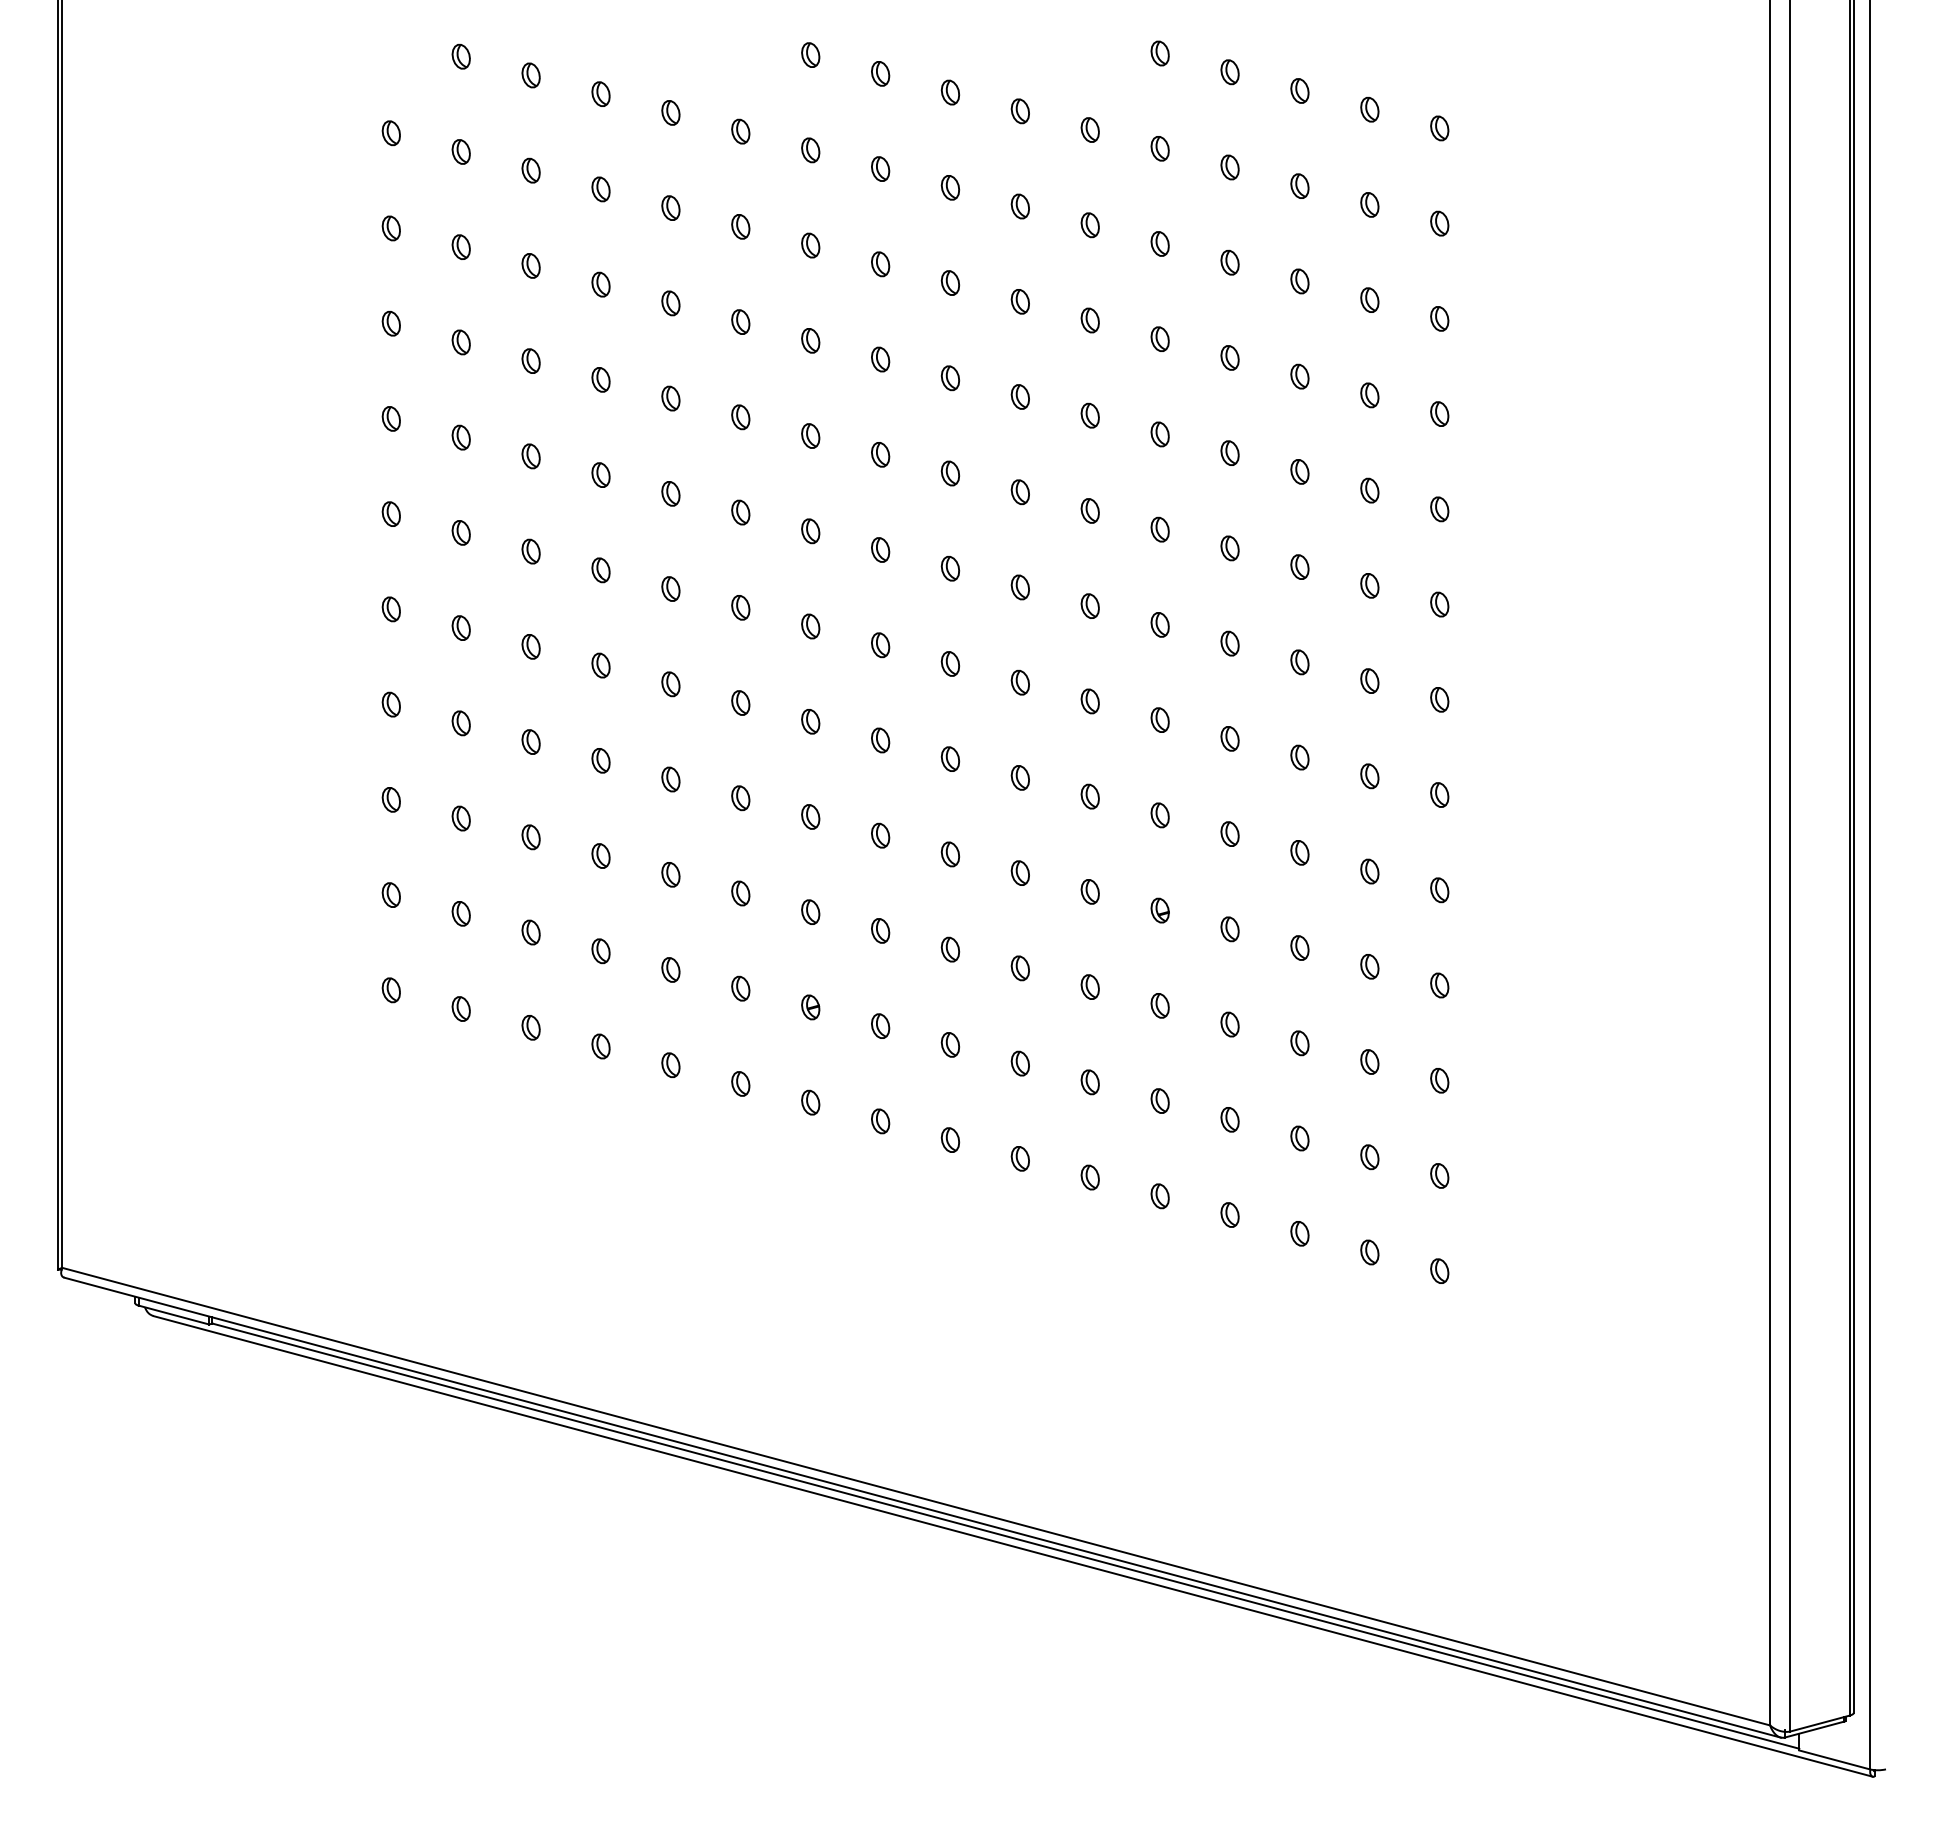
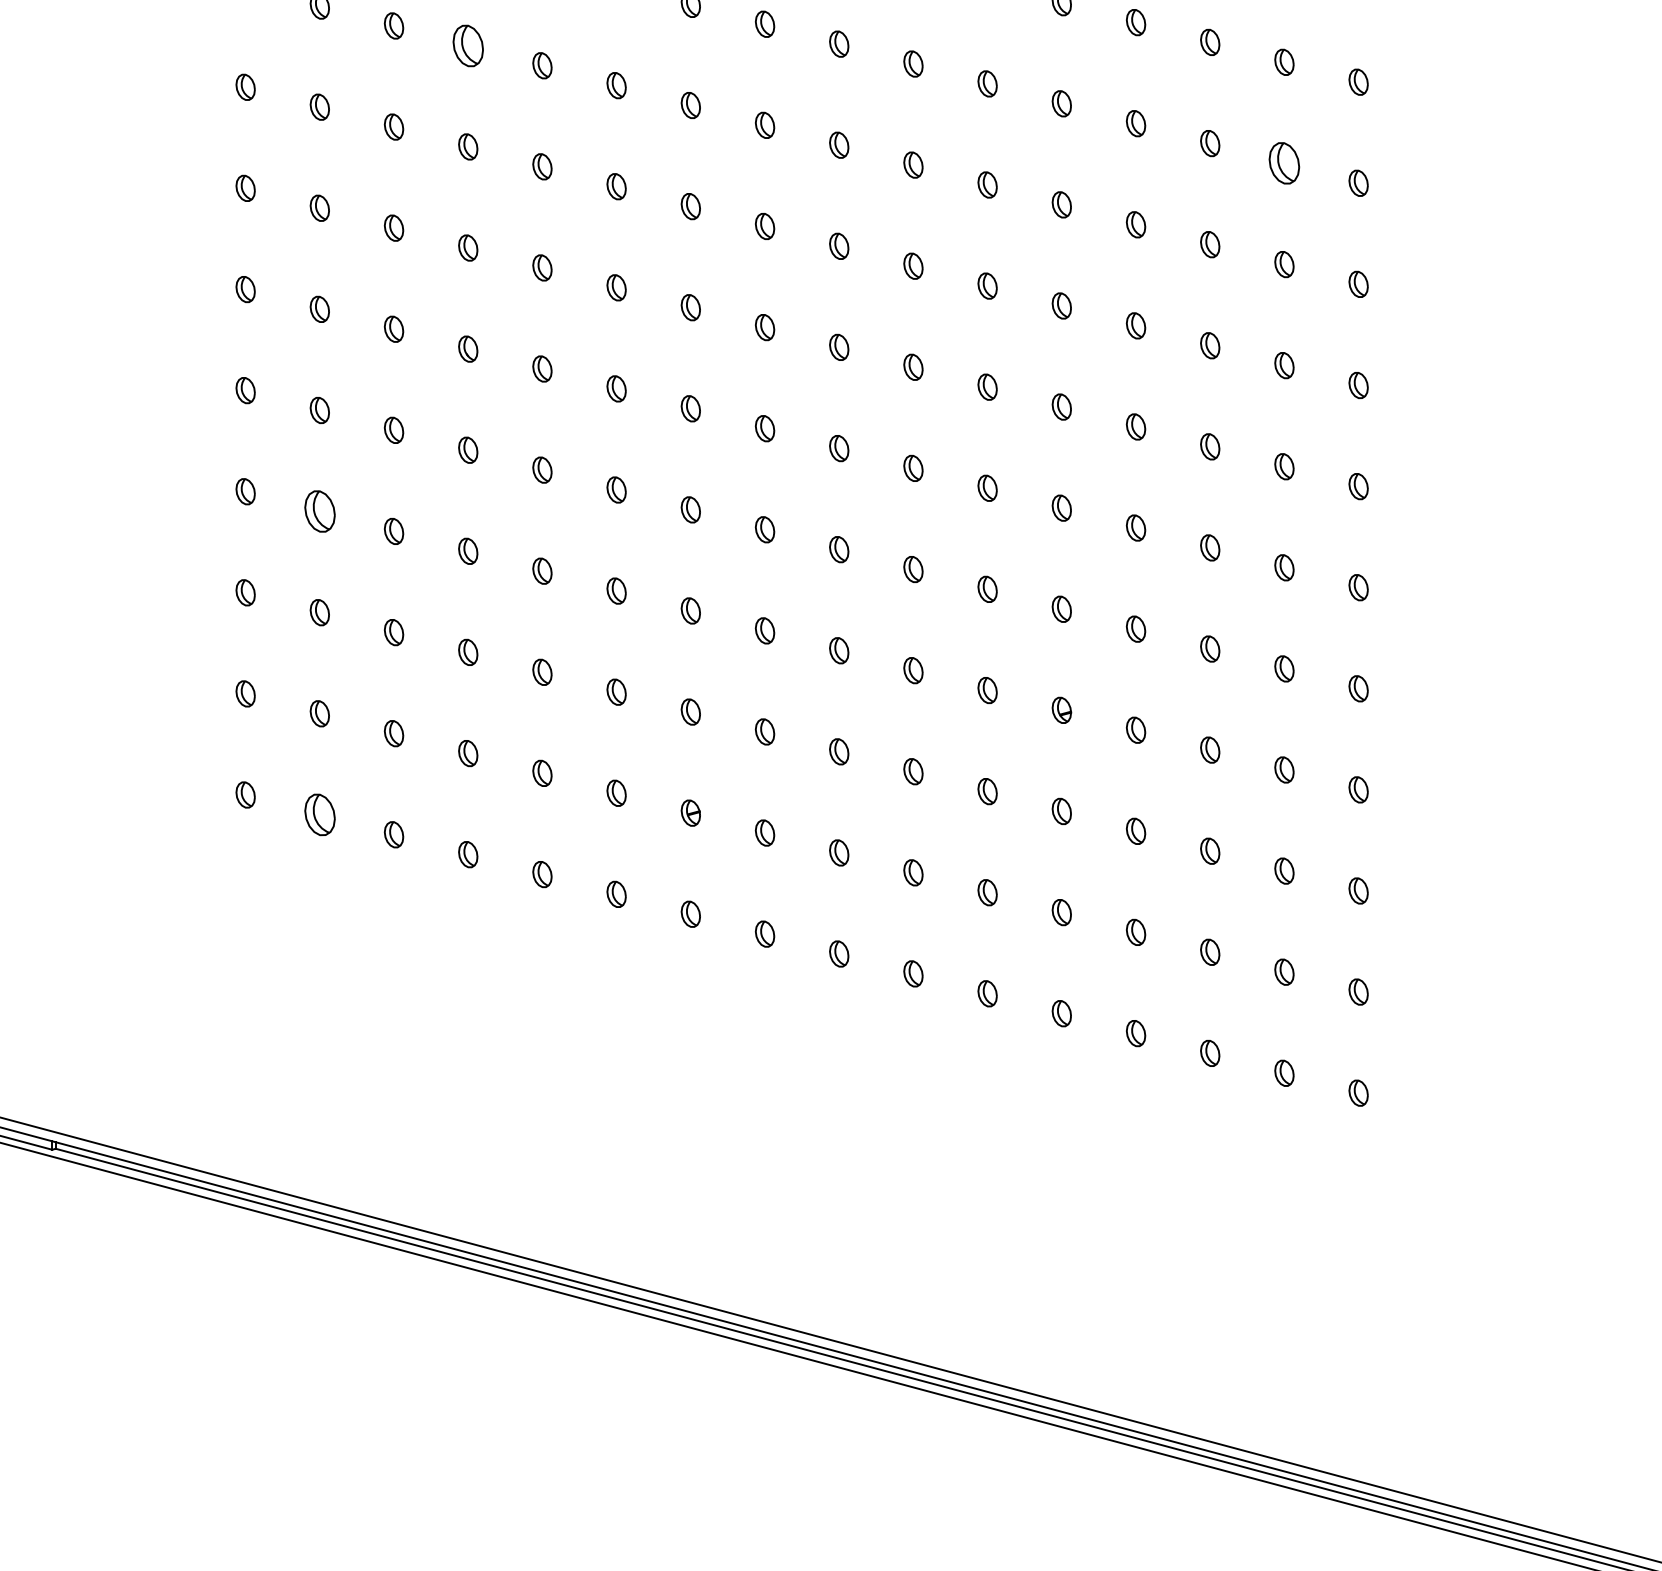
part: (600, 284) -> (467, 45), size x1.6
part: (1369, 395) -> (1284, 163), size x1.6
part: (460, 723) -> (319, 511), size x1.6
part: (460, 1008) -> (319, 814), size x1.6

